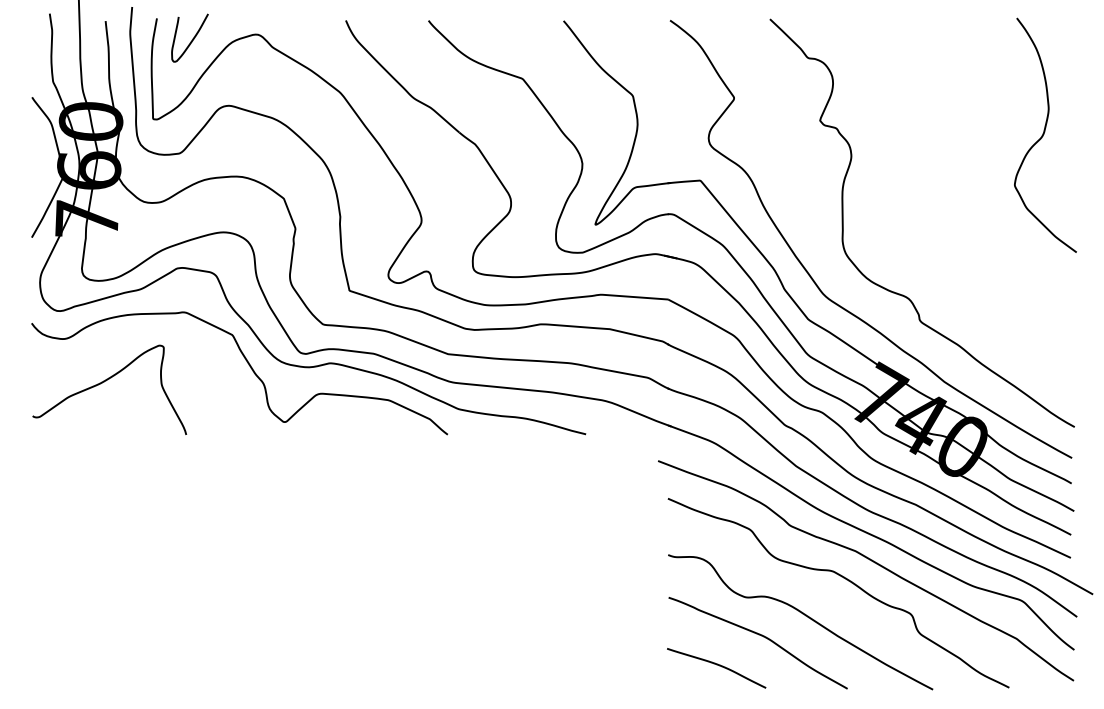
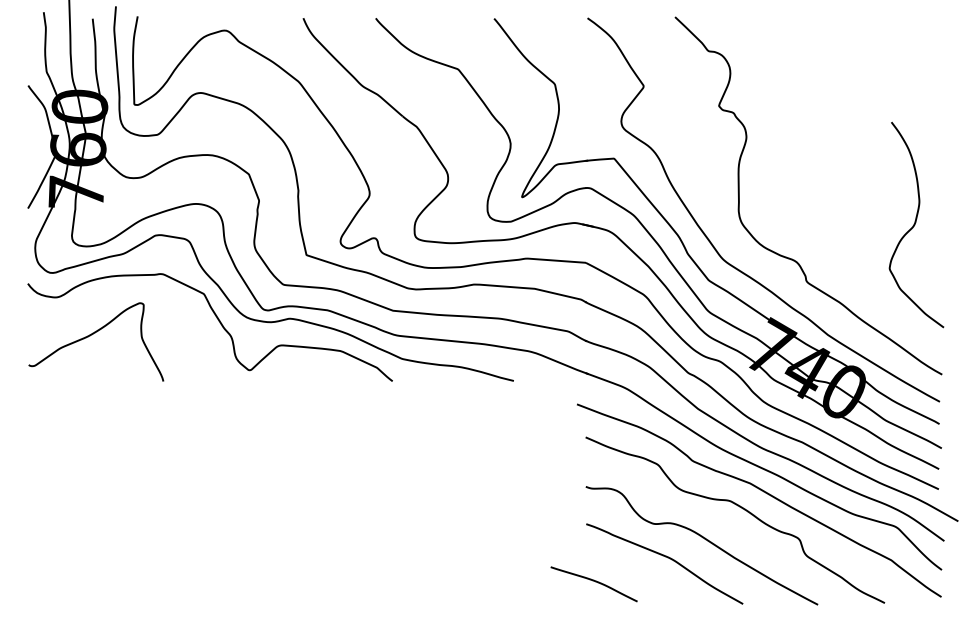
curve: (192, 38) -> (168, 33), removed
curve: (1044, 134) -> (915, 224), moved
curve: (716, 665) -> (594, 581), moved

